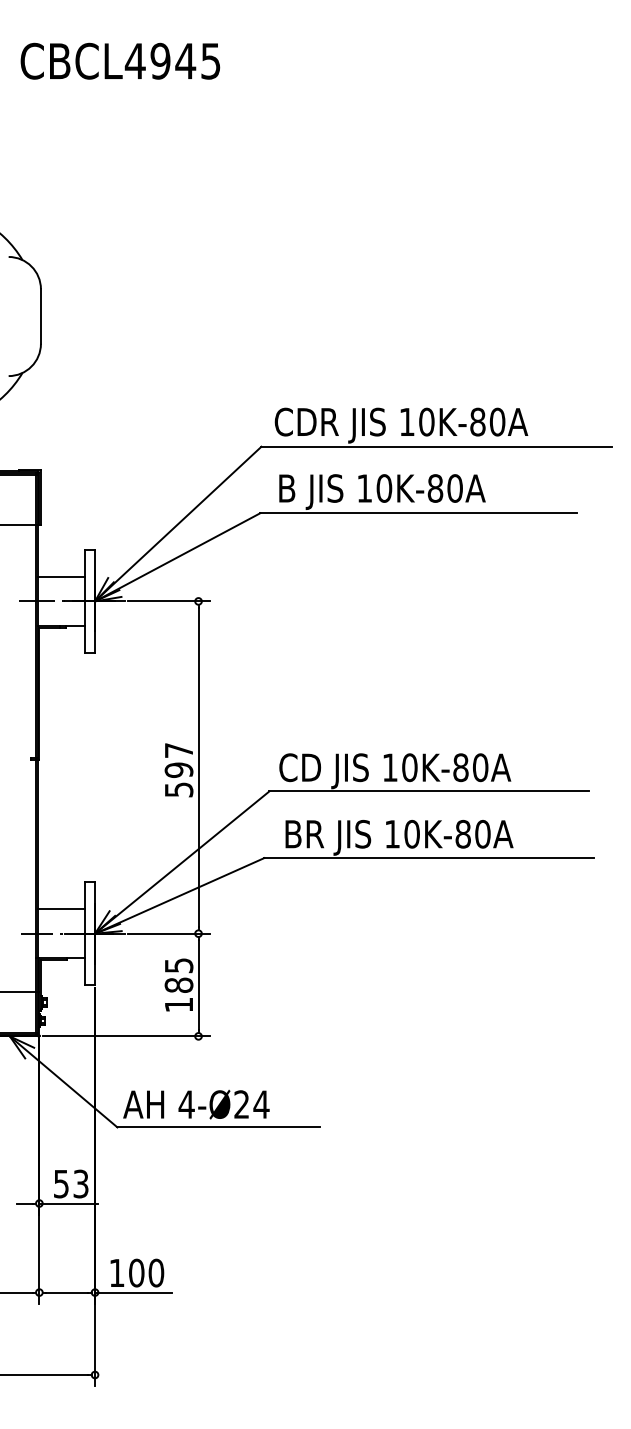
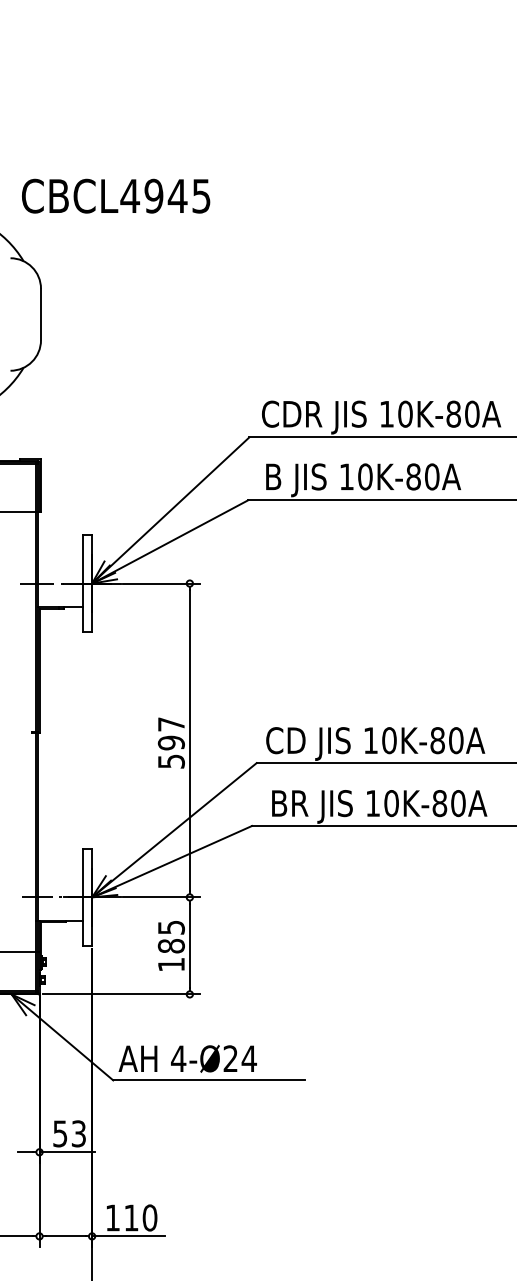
text: (120, 60) -> (116, 195), moved
line: (61, 576) -> (60, 560), removed
line: (61, 908) -> (60, 873), removed
text: (136, 1272) -> (131, 1217), 100 -> 110

